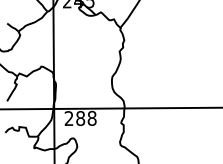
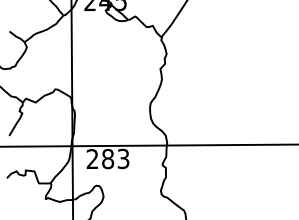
text: (92, 118) -> (123, 158), 288 -> 283

